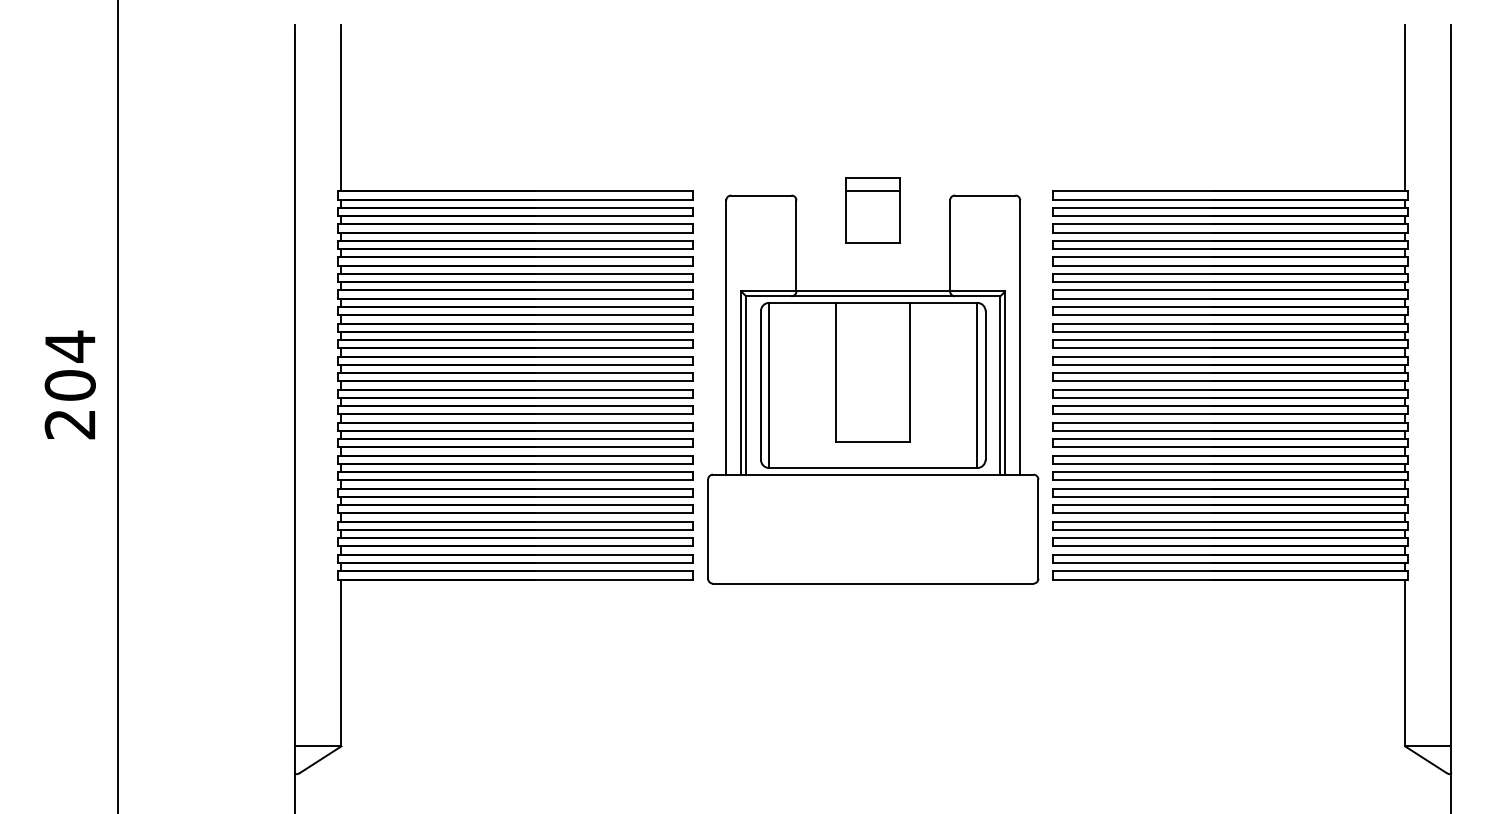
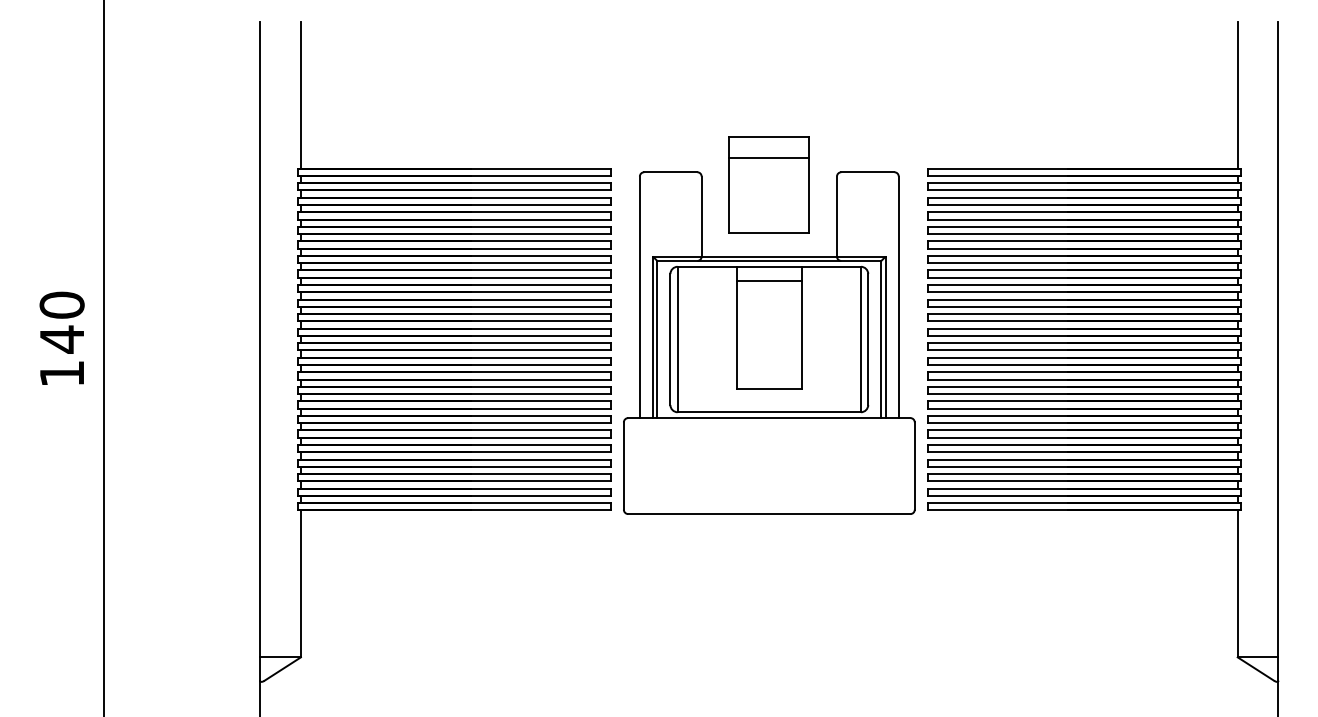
part: (872, 209) -> (768, 184), size x1.67
line: (873, 319) -> (769, 281), added
text: (69, 384) -> (61, 338), 204 -> 140

